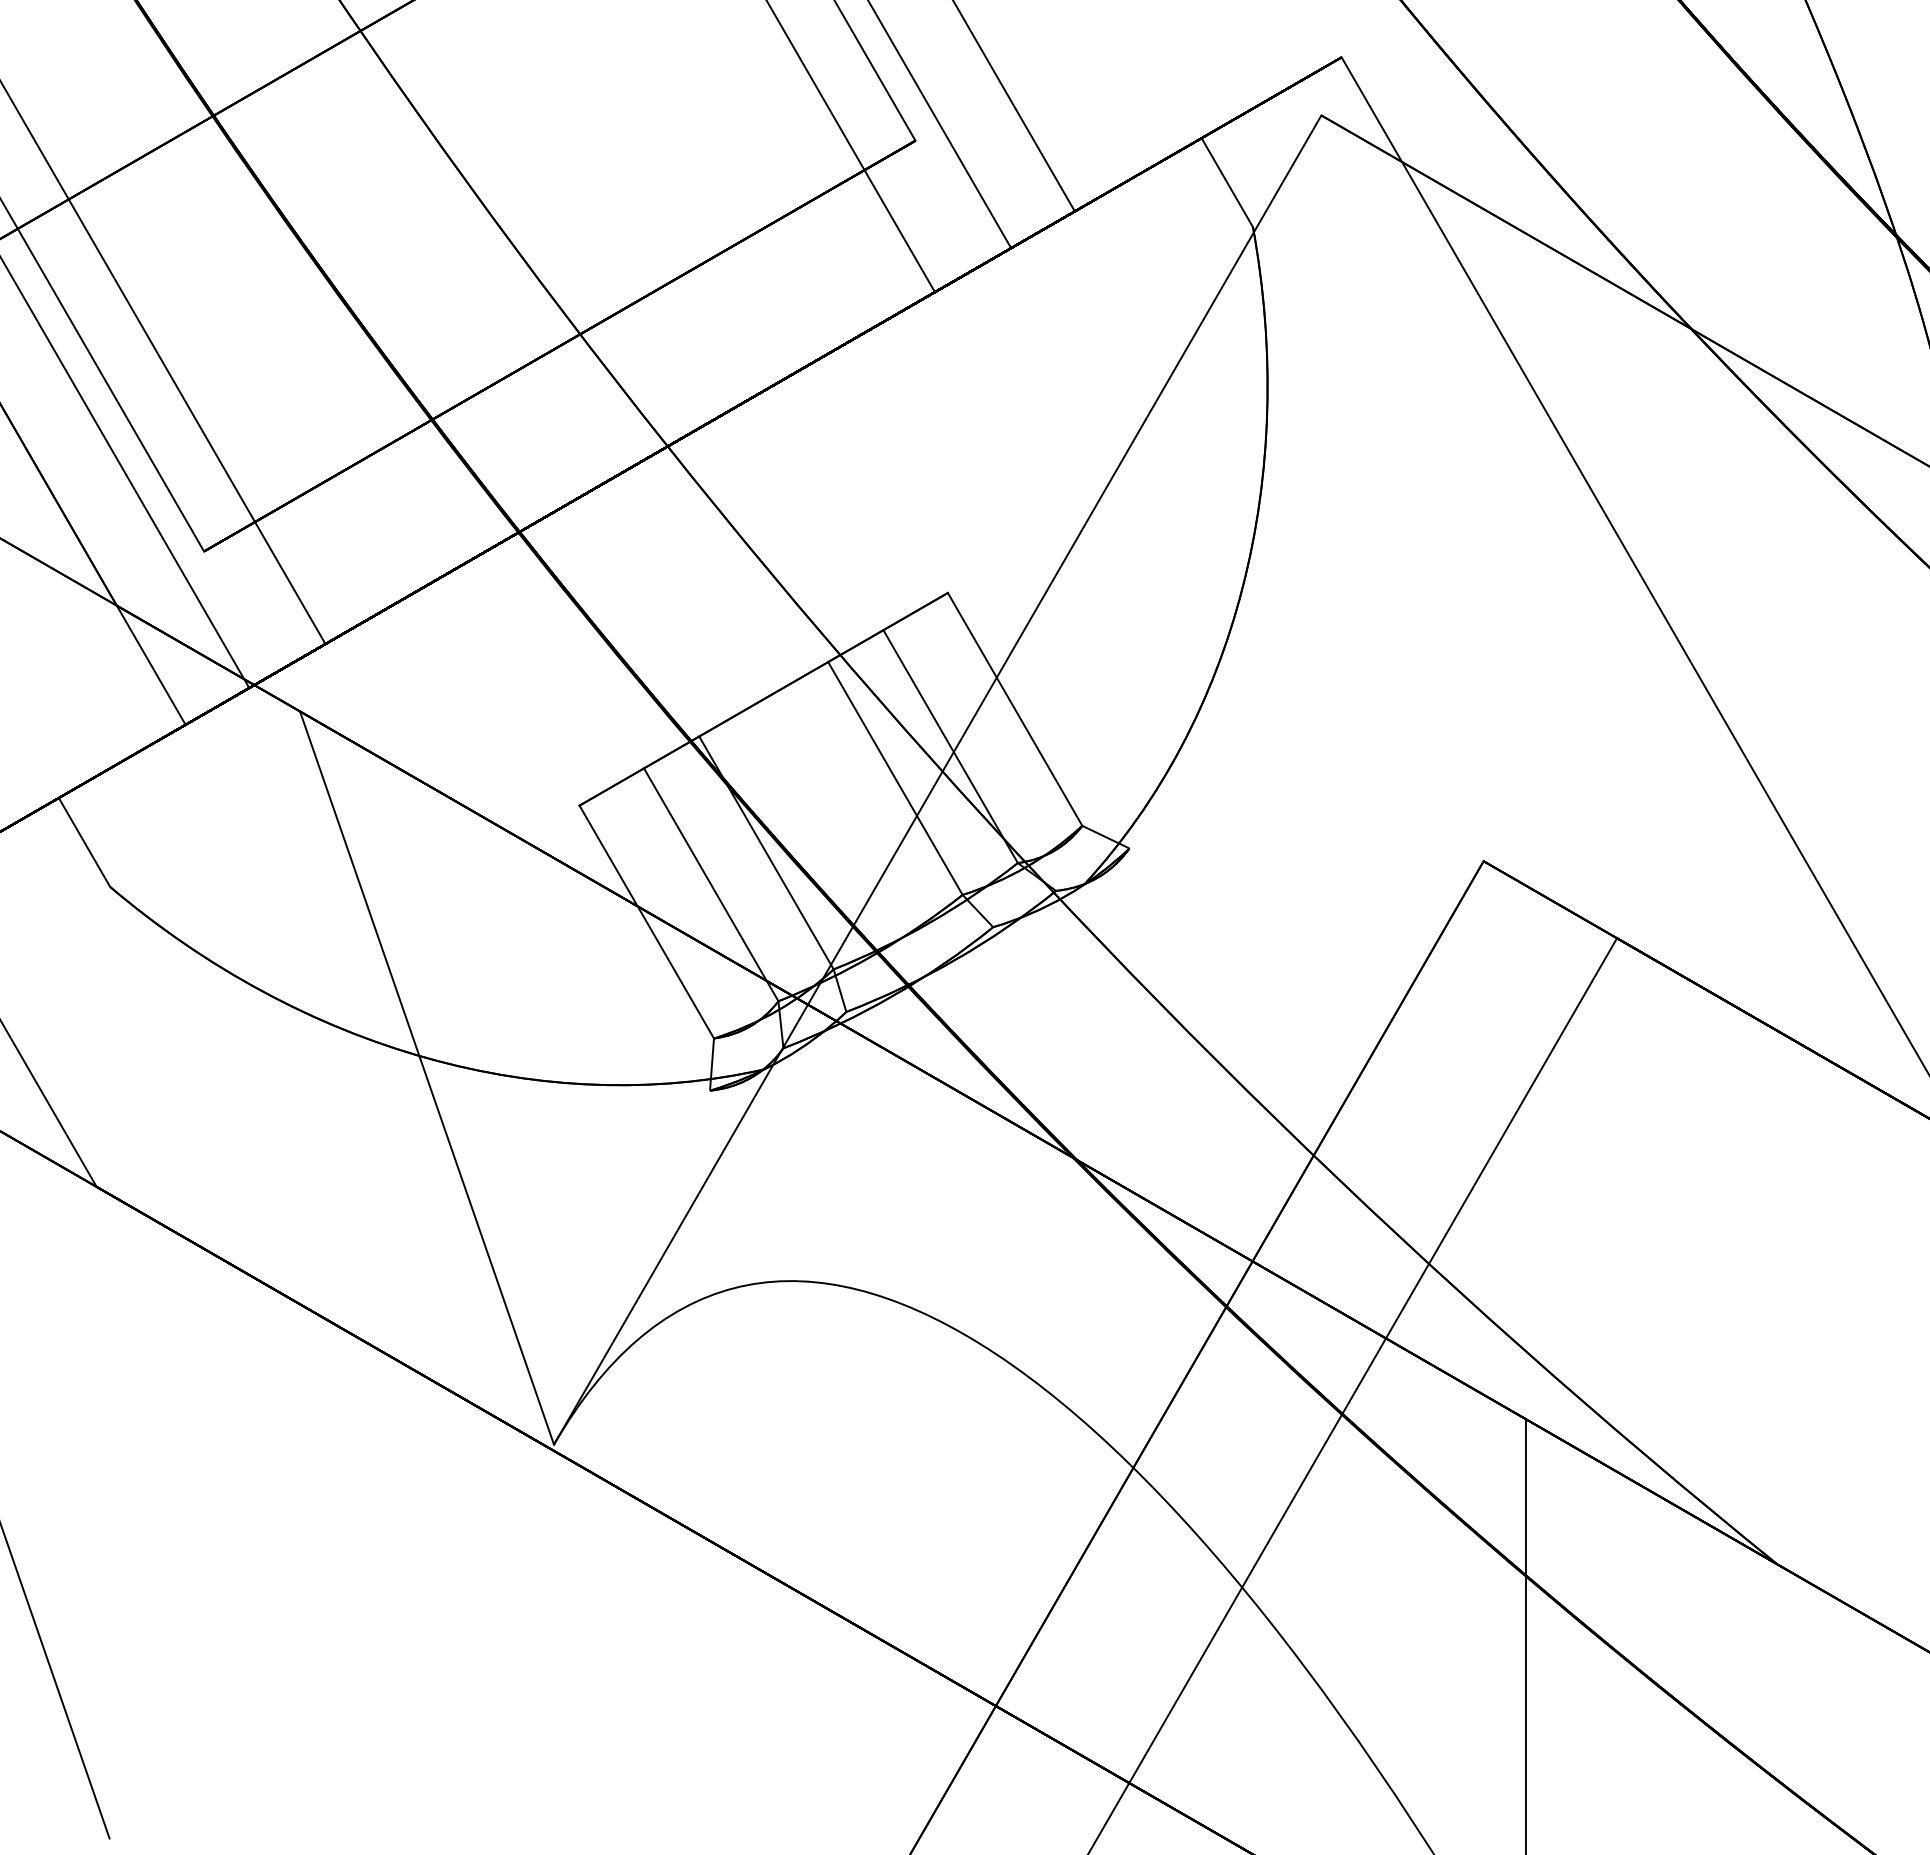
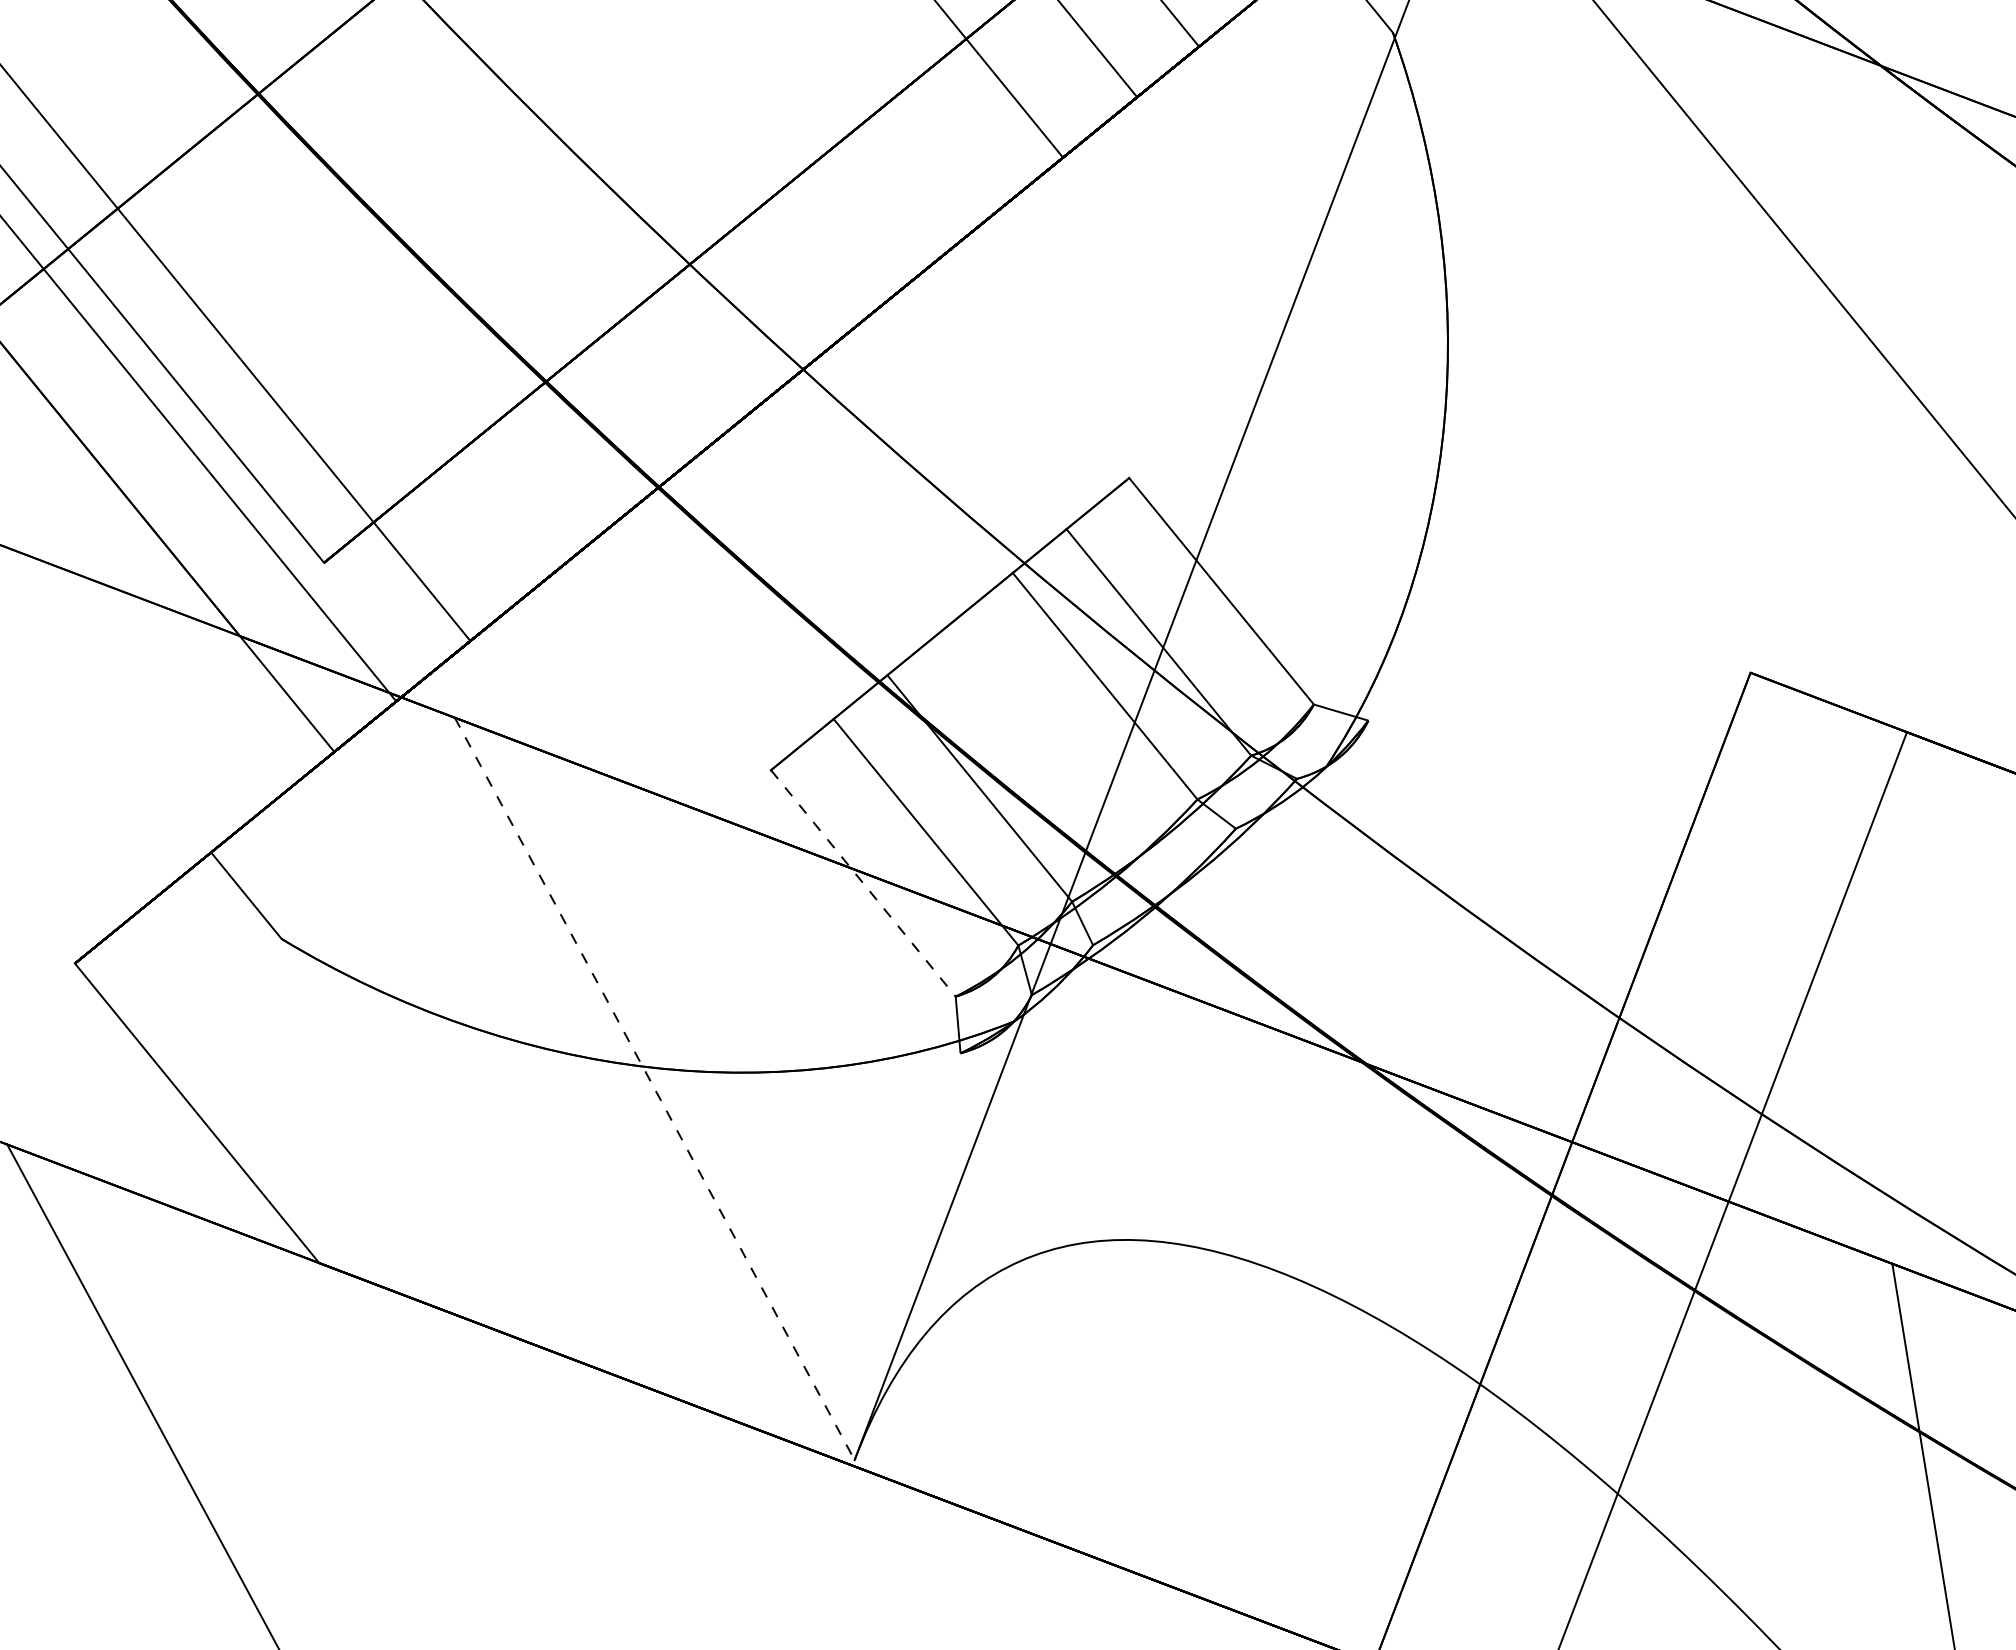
line: (647, 922) -> (864, 883), solid -> dashed
line: (427, 1078) -> (655, 1089), solid -> dashed

